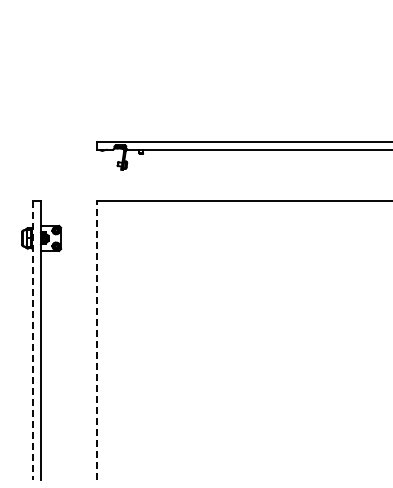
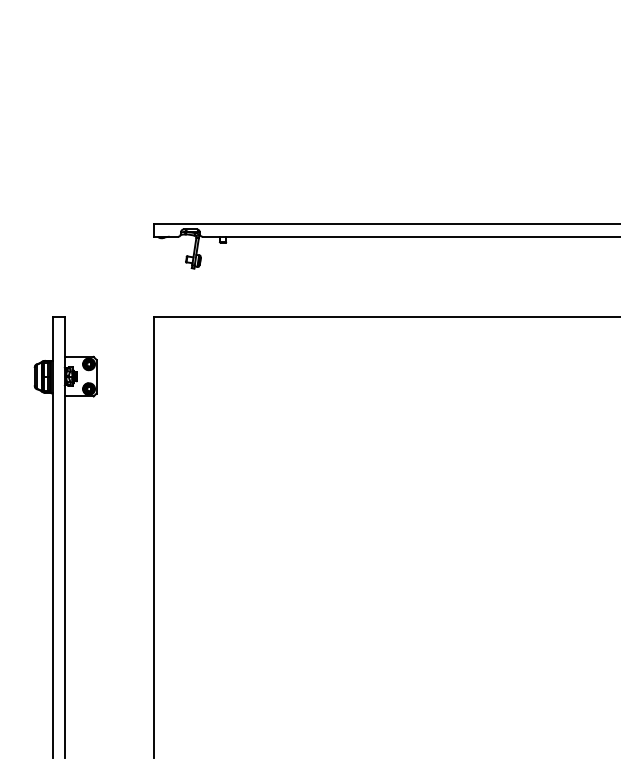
line: (33, 340) -> (53, 537), dashed -> solid
line: (97, 340) -> (154, 537), dashed -> solid

